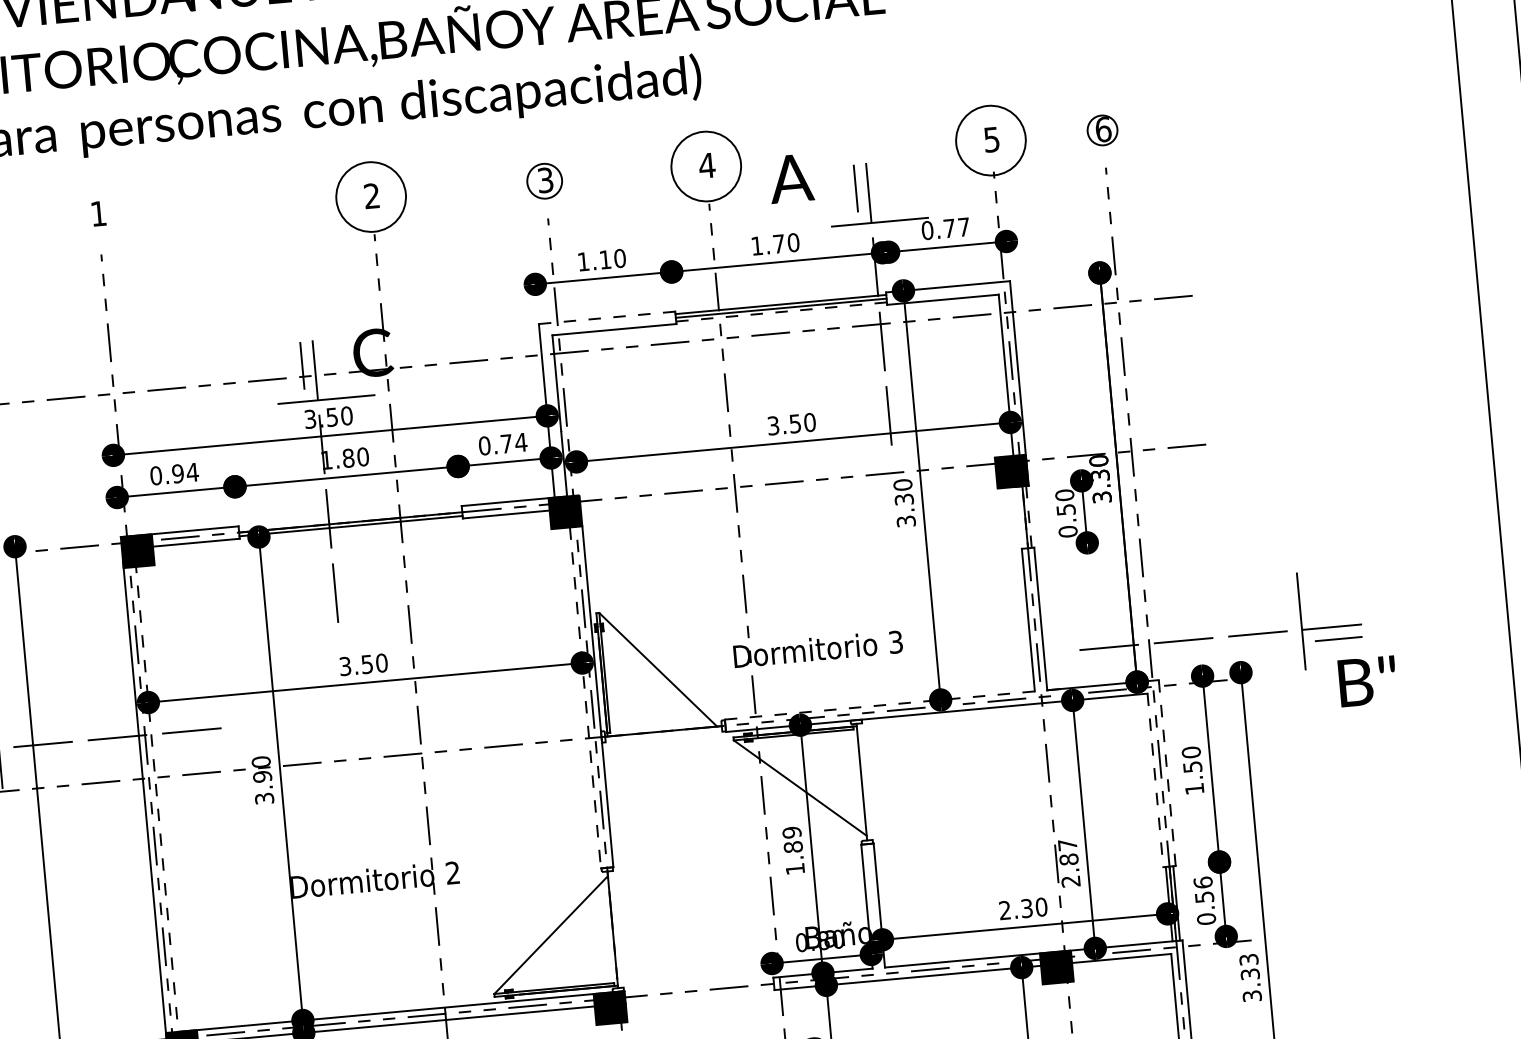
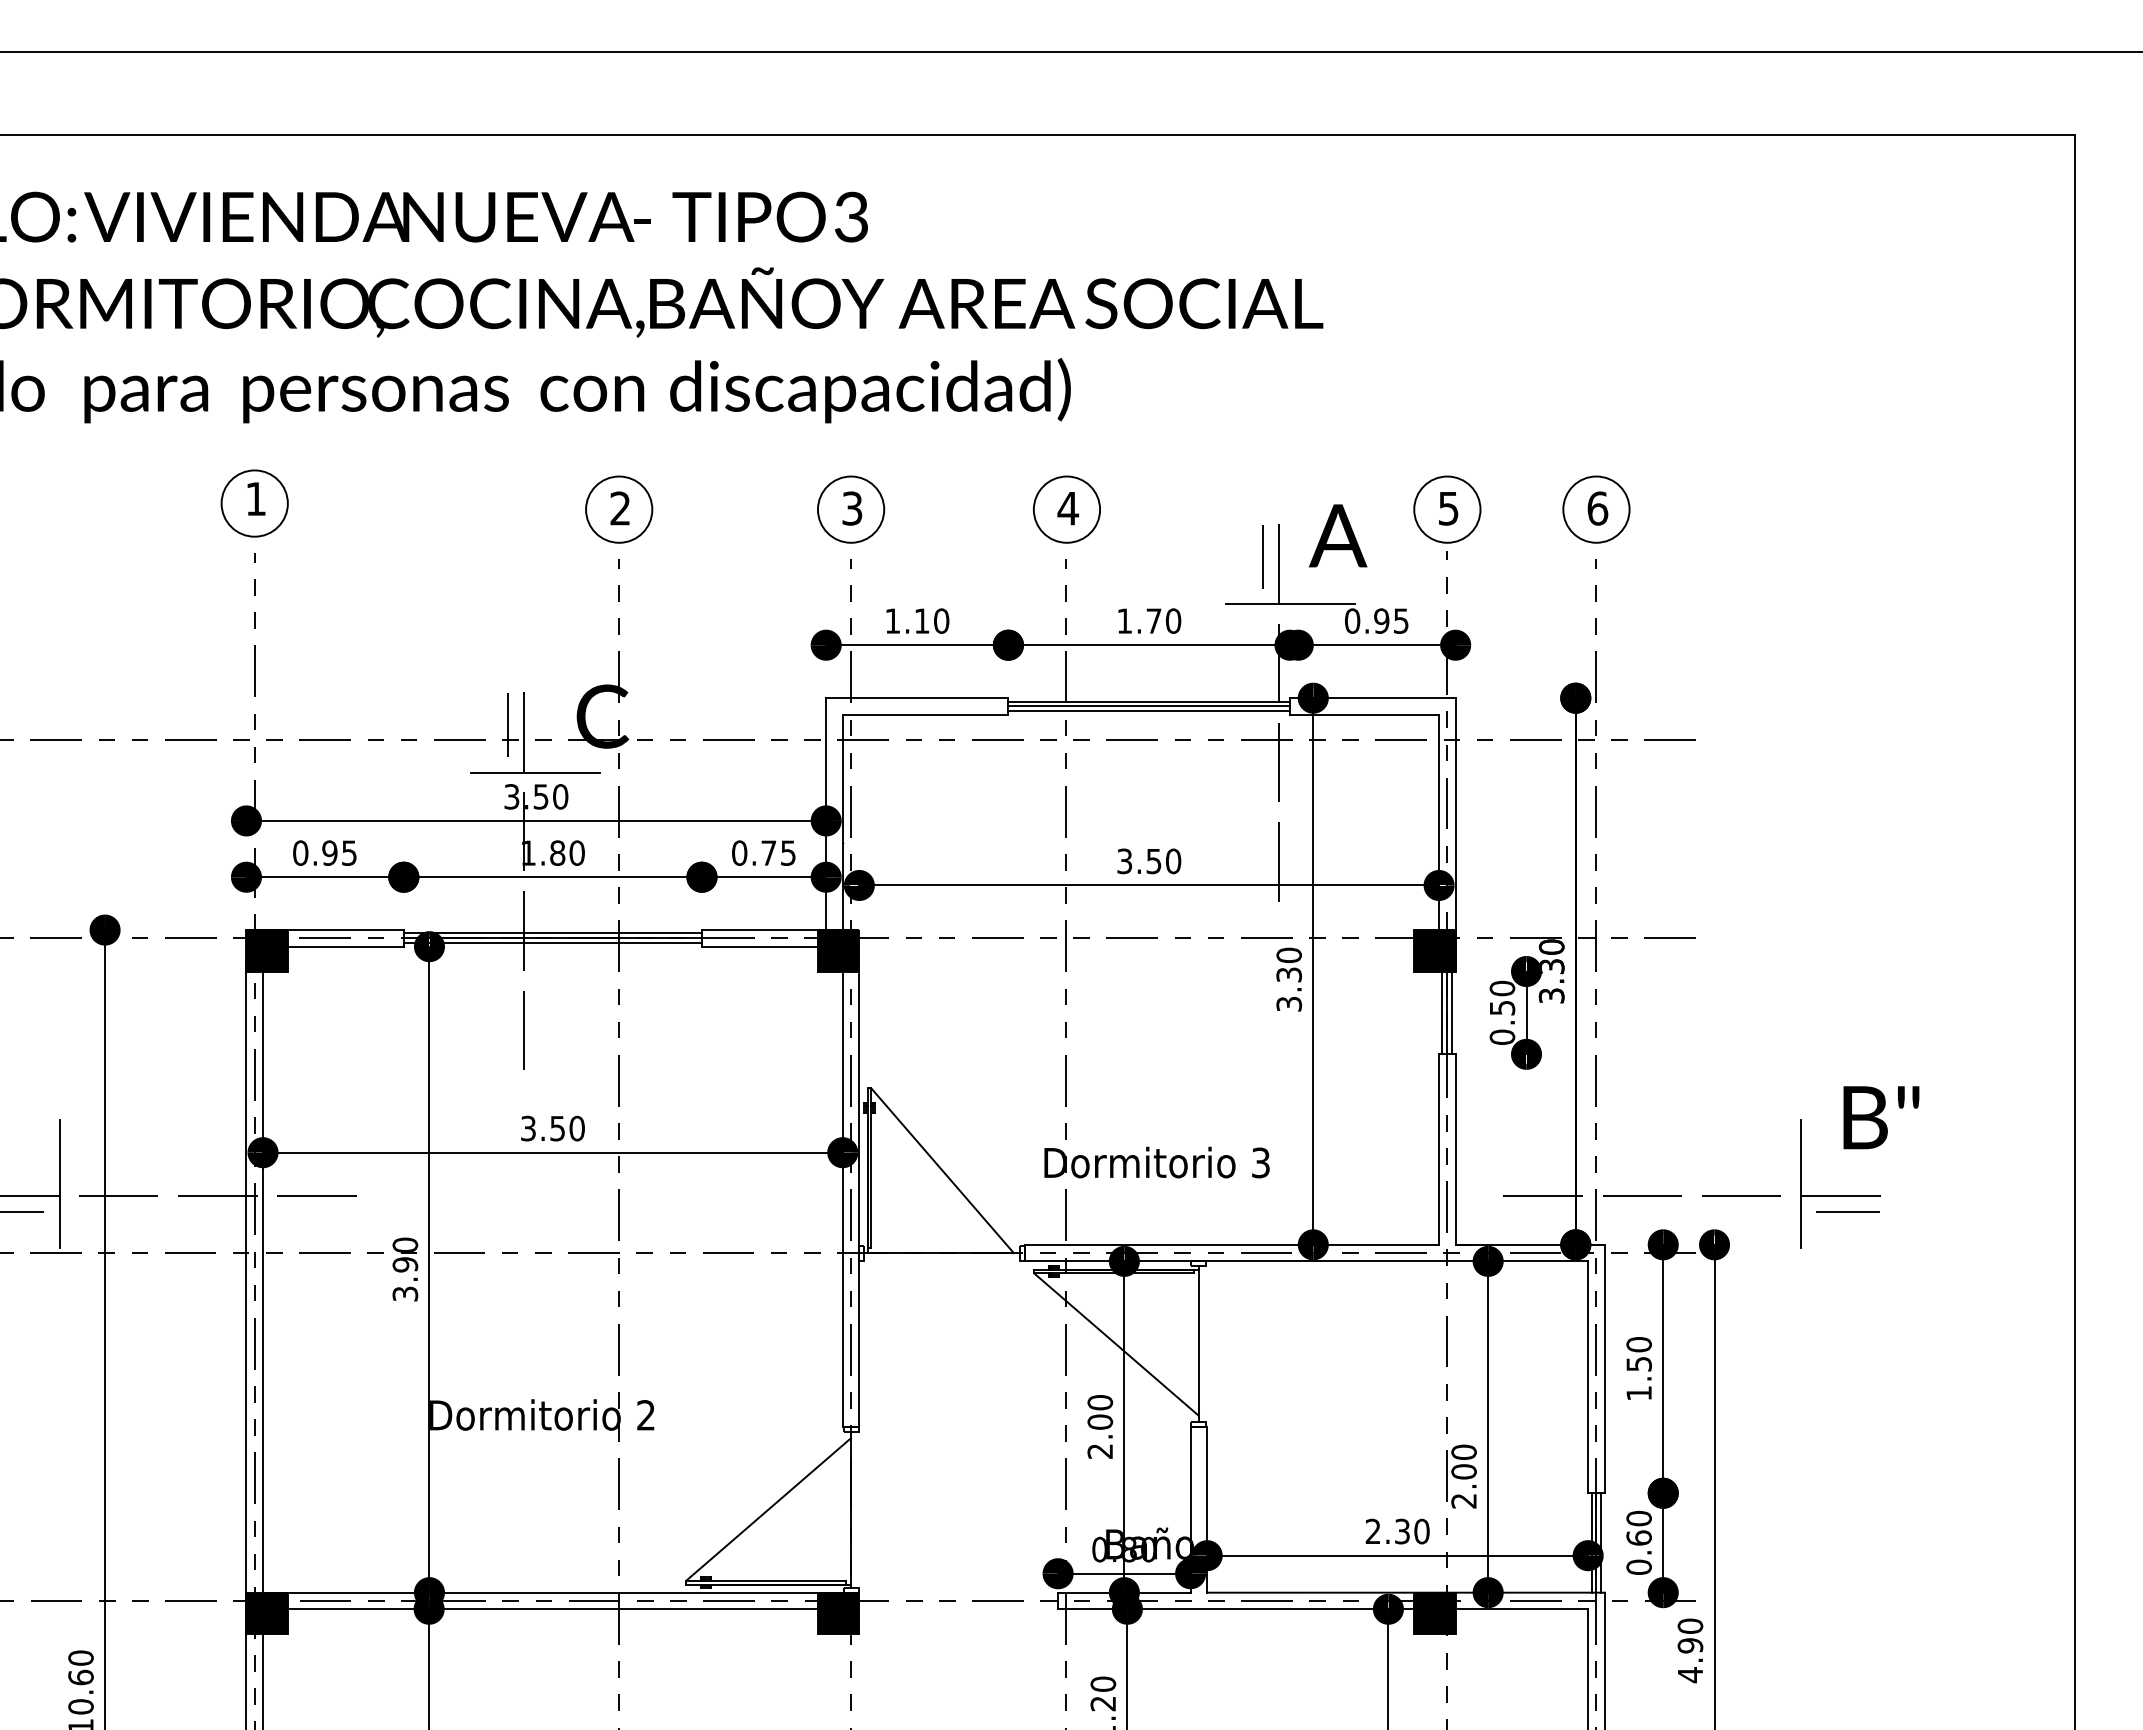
circle: (1102, 130) -> (1596, 509), size x1.67
circle: (991, 140) -> (1447, 509), size x0.71
circle: (705, 166) -> (1066, 509), size x0.71
text: (791, 178) -> (1338, 535), moved
circle: (544, 181) -> (850, 509), size x1.43
circle: (371, 196) -> (619, 509), size x0.71
circle: (97, 217) -> (254, 503), added
text: (956, 227) -> (1391, 620), 0.77 -> 0.95
line: (781, 311) -> (1149, 711), dashed -> solid
line: (607, 318) -> (917, 698), dashed -> solid
text: (521, 442) -> (788, 852), 0.74 -> 0.75
text: (192, 471) -> (349, 852), 0.94 -> 0.95
line: (1021, 517) -> (1442, 1012), added
line: (1029, 517) -> (1452, 1013), dashed -> solid
line: (350, 518) -> (552, 933), added
text: (1367, 681) -> (1881, 1117), moved
line: (585, 698) -> (842, 1199), dashed -> solid
line: (880, 705) -> (1232, 1244), dashed -> solid
line: (1167, 773) -> (1604, 1369), dashed -> solid
line: (1155, 780) -> (1588, 1377), dashed -> solid
line: (157, 795) -> (263, 1277), dashed -> solid
text: (793, 850) -> (1100, 1426), 1.89 -> 2.00
text: (1067, 851) -> (1463, 1461), 2.87 -> 2.00
text: (1203, 889) -> (1638, 1527), 0.56 -> 0.60
text: (1250, 977) -> (1690, 1650), 3.33 -> 4.90

